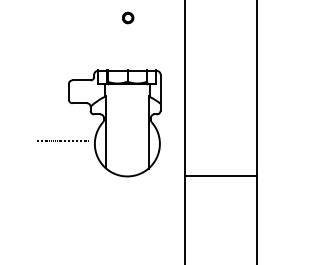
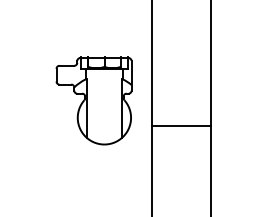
part: (128, 17) -> (105, 14), removed
line: (62, 141) -> (51, 115), removed
line: (221, 176) -> (181, 126), moved

